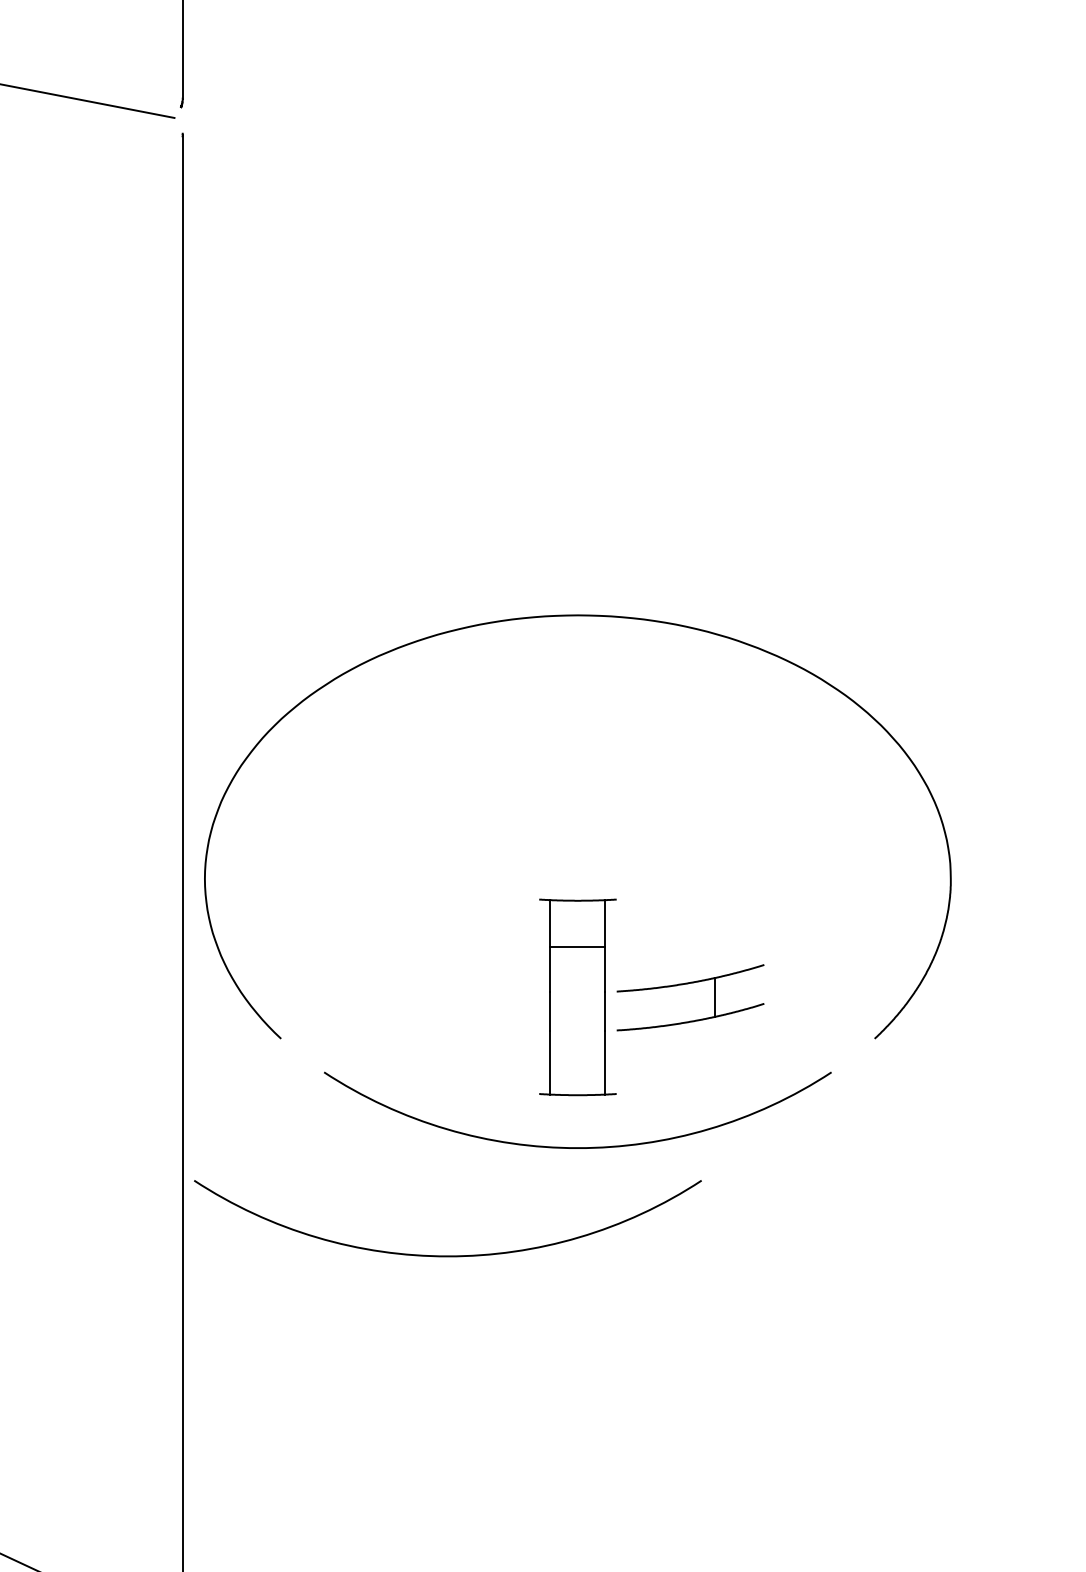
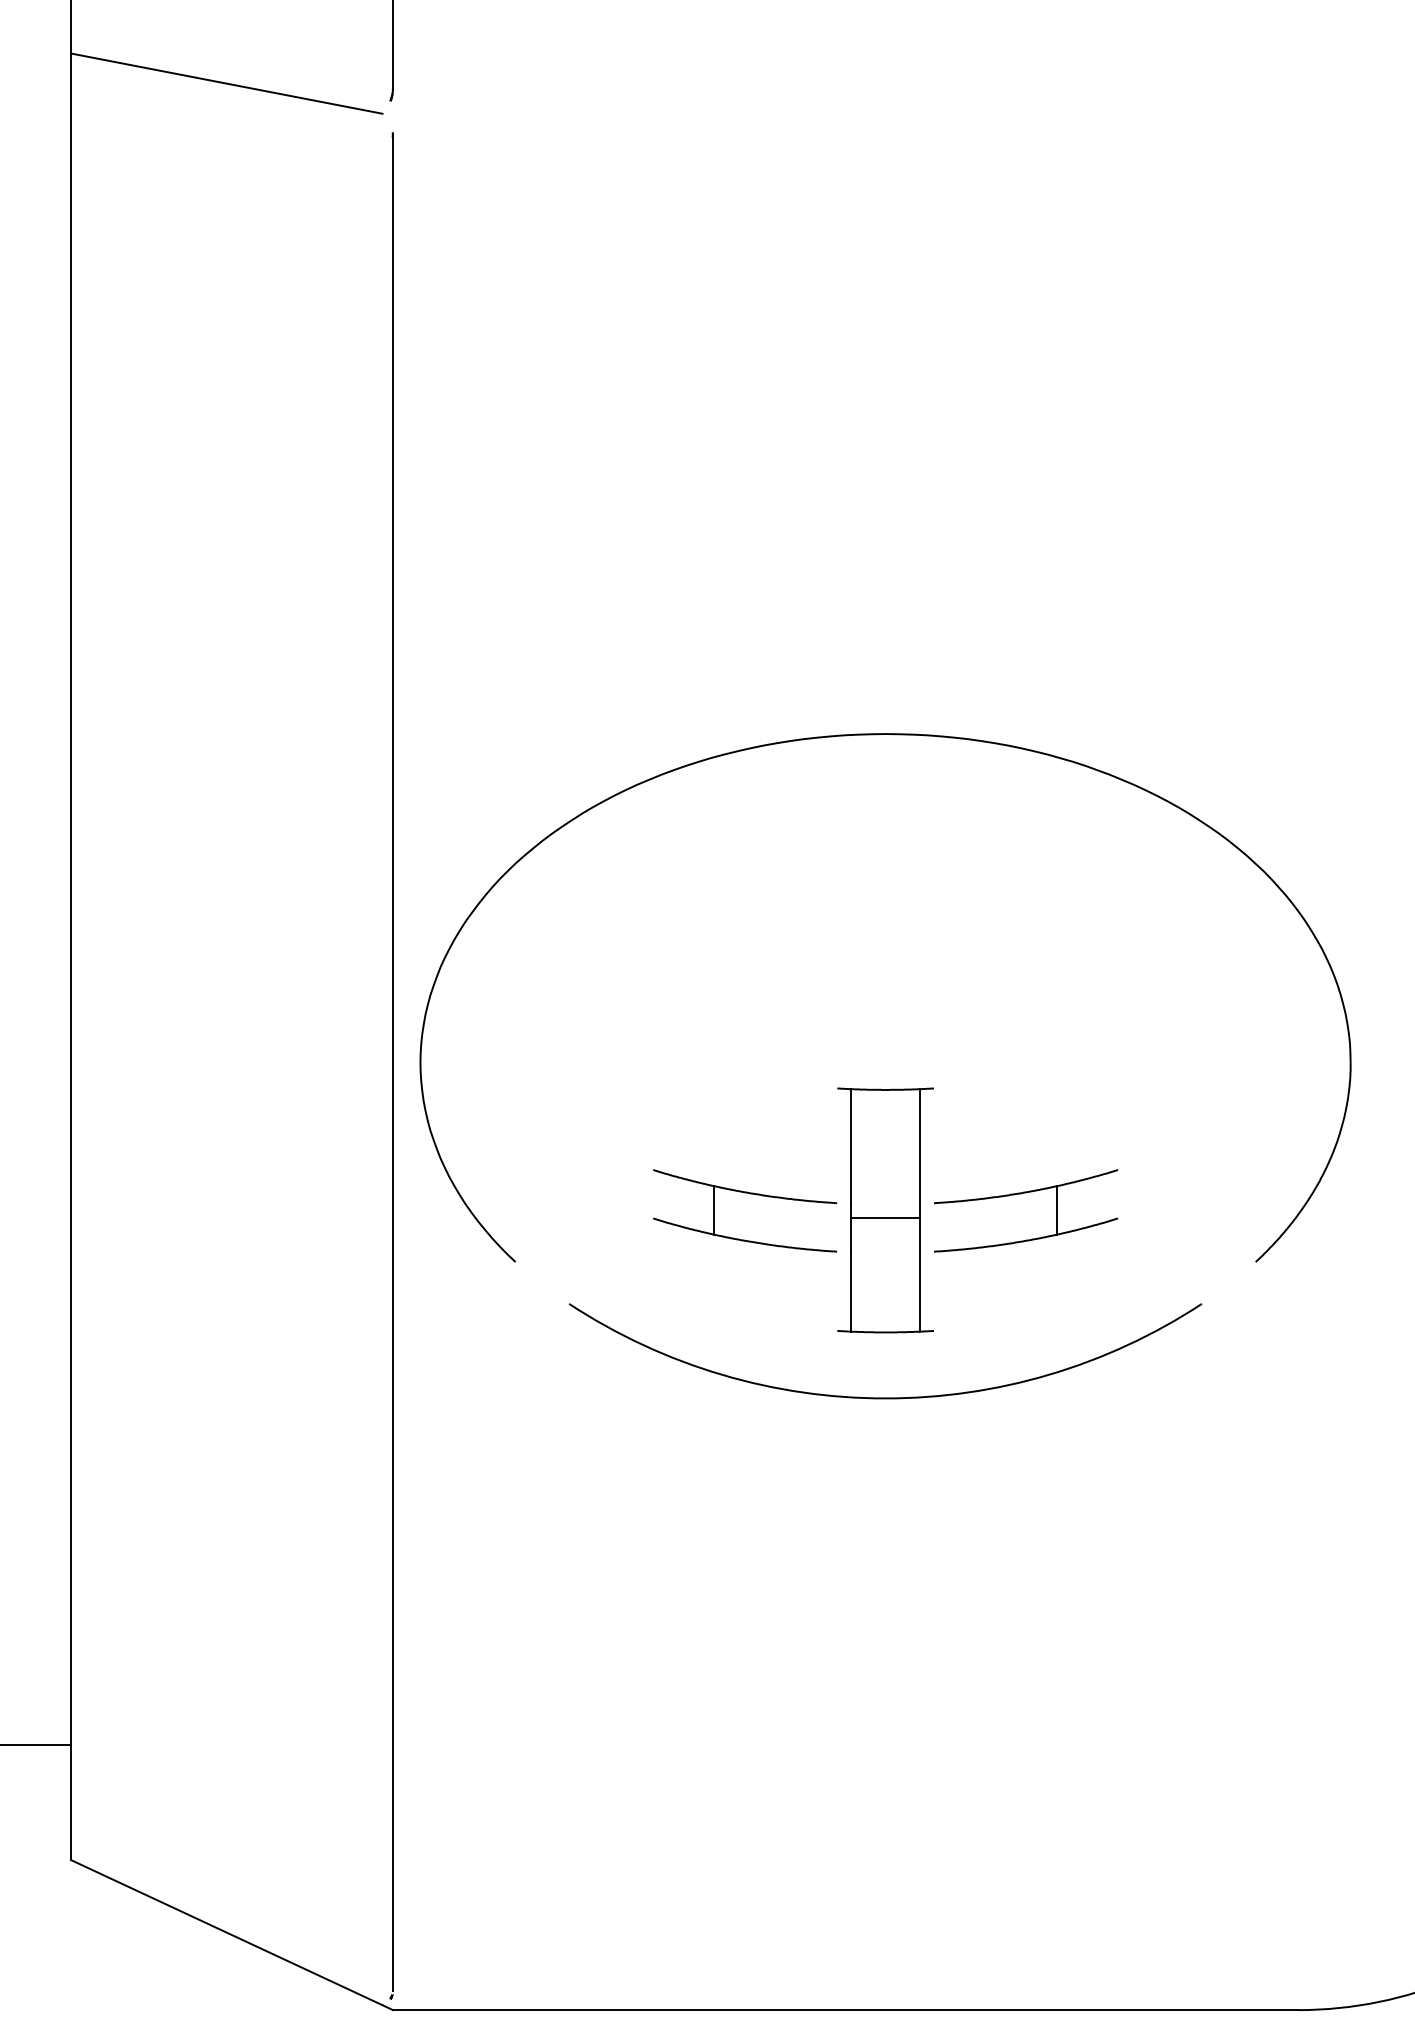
line: (577, 946) -> (885, 1217), moved
part: (468, 984) -> (749, 1194), added
arc: (447, 1255) -> (723, 1532), removed

